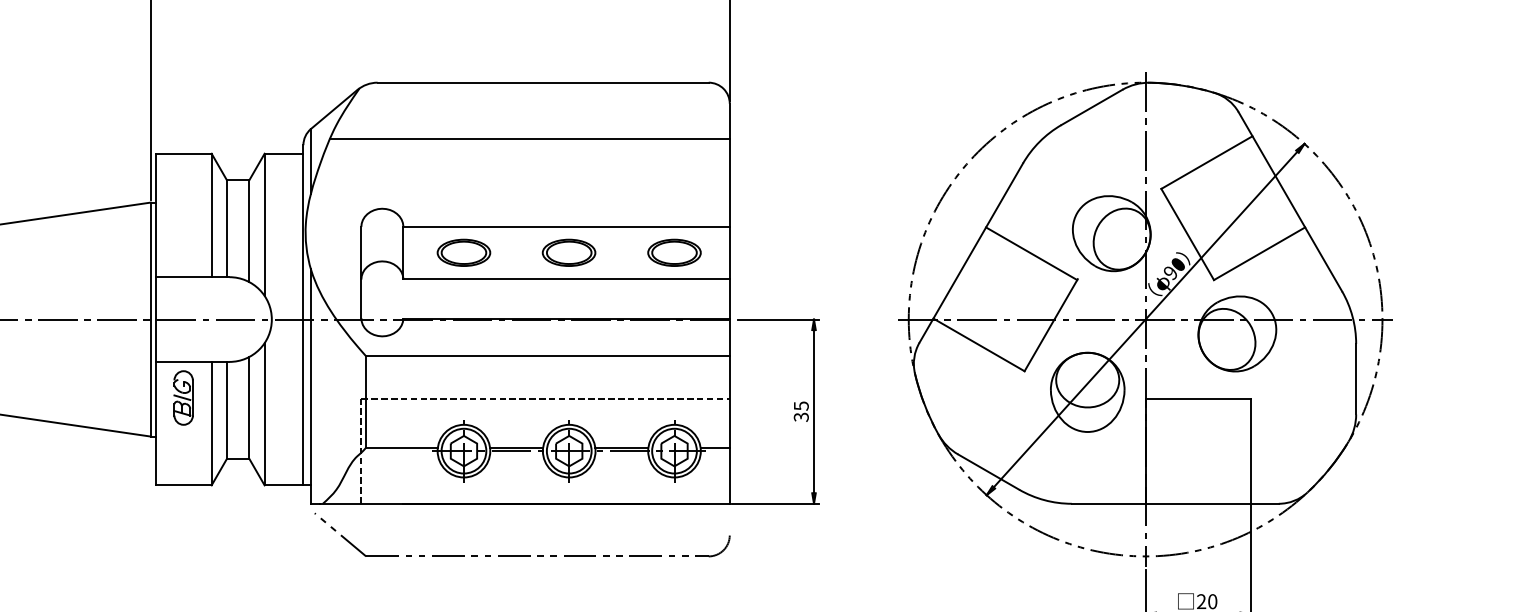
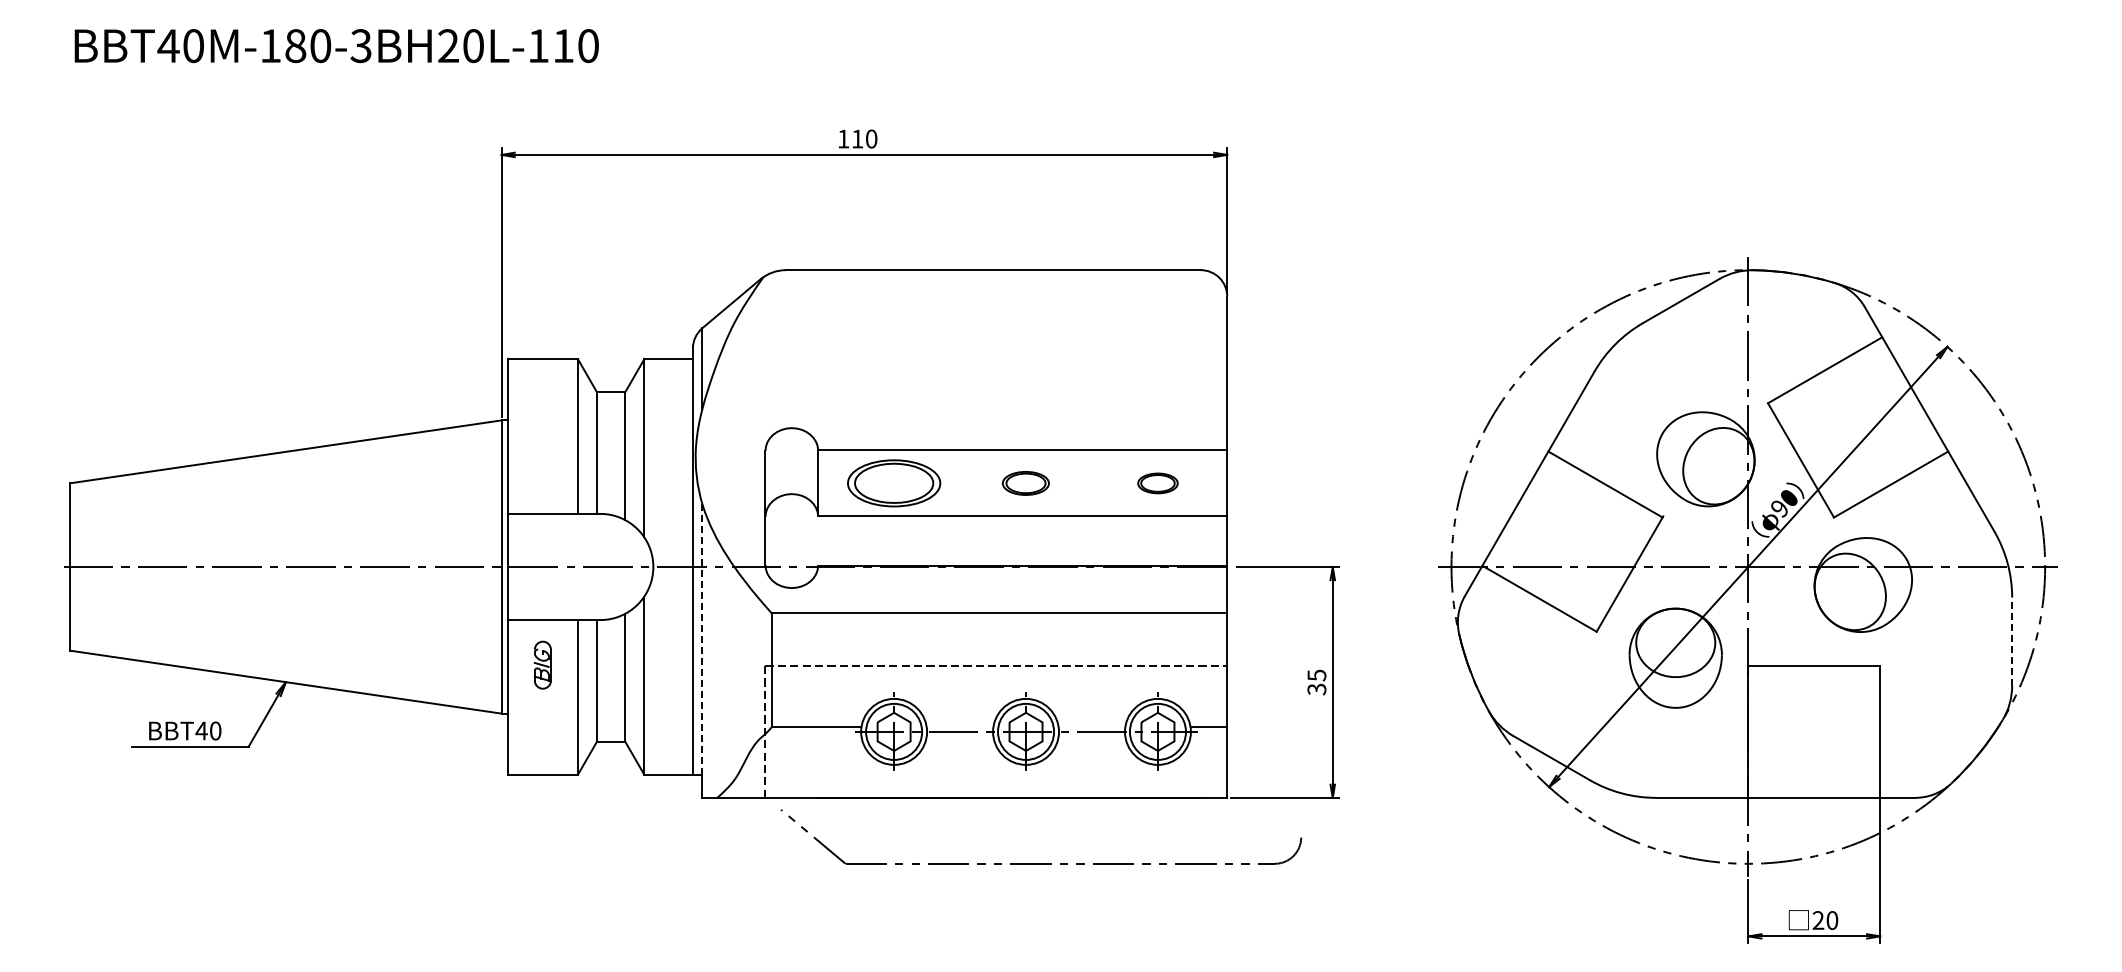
line: (529, 138) -> (976, 340), removed
part: (463, 252) -> (893, 483), size x1.4
part: (568, 252) -> (1025, 483), size x0.7
part: (674, 252) -> (1157, 483), size x0.6
line: (311, 376) -> (702, 638), solid -> dashed
line: (1356, 379) -> (2012, 641), solid -> dashed
part: (183, 397) -> (542, 664), size x0.7
line: (516, 447) -> (959, 727), removed
line: (621, 447) -> (1091, 727), removed
part: (522, 556) -> (1041, 863), moved

